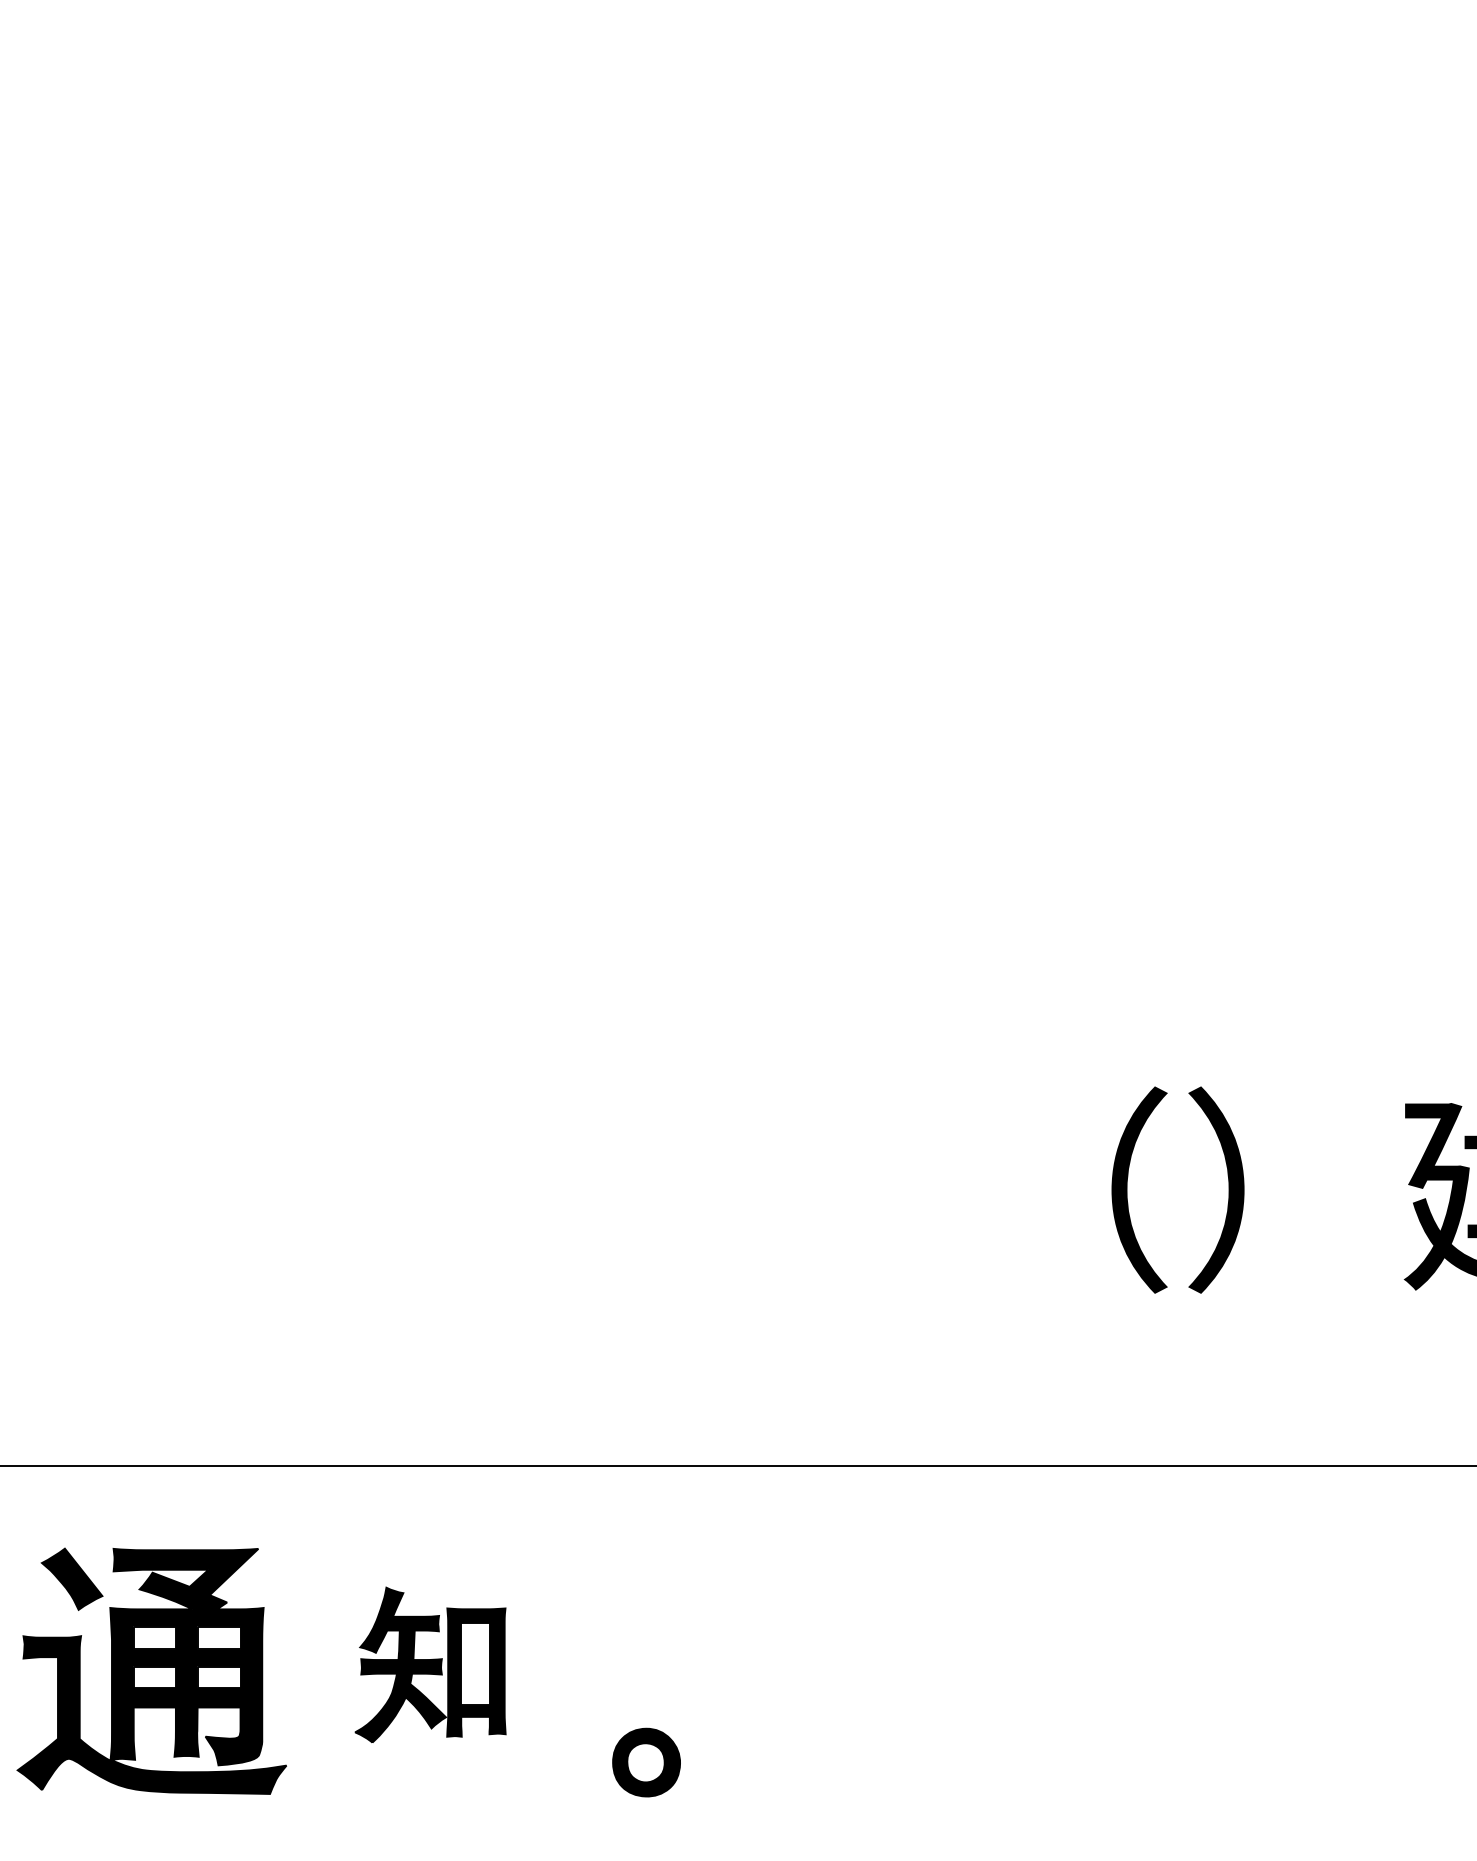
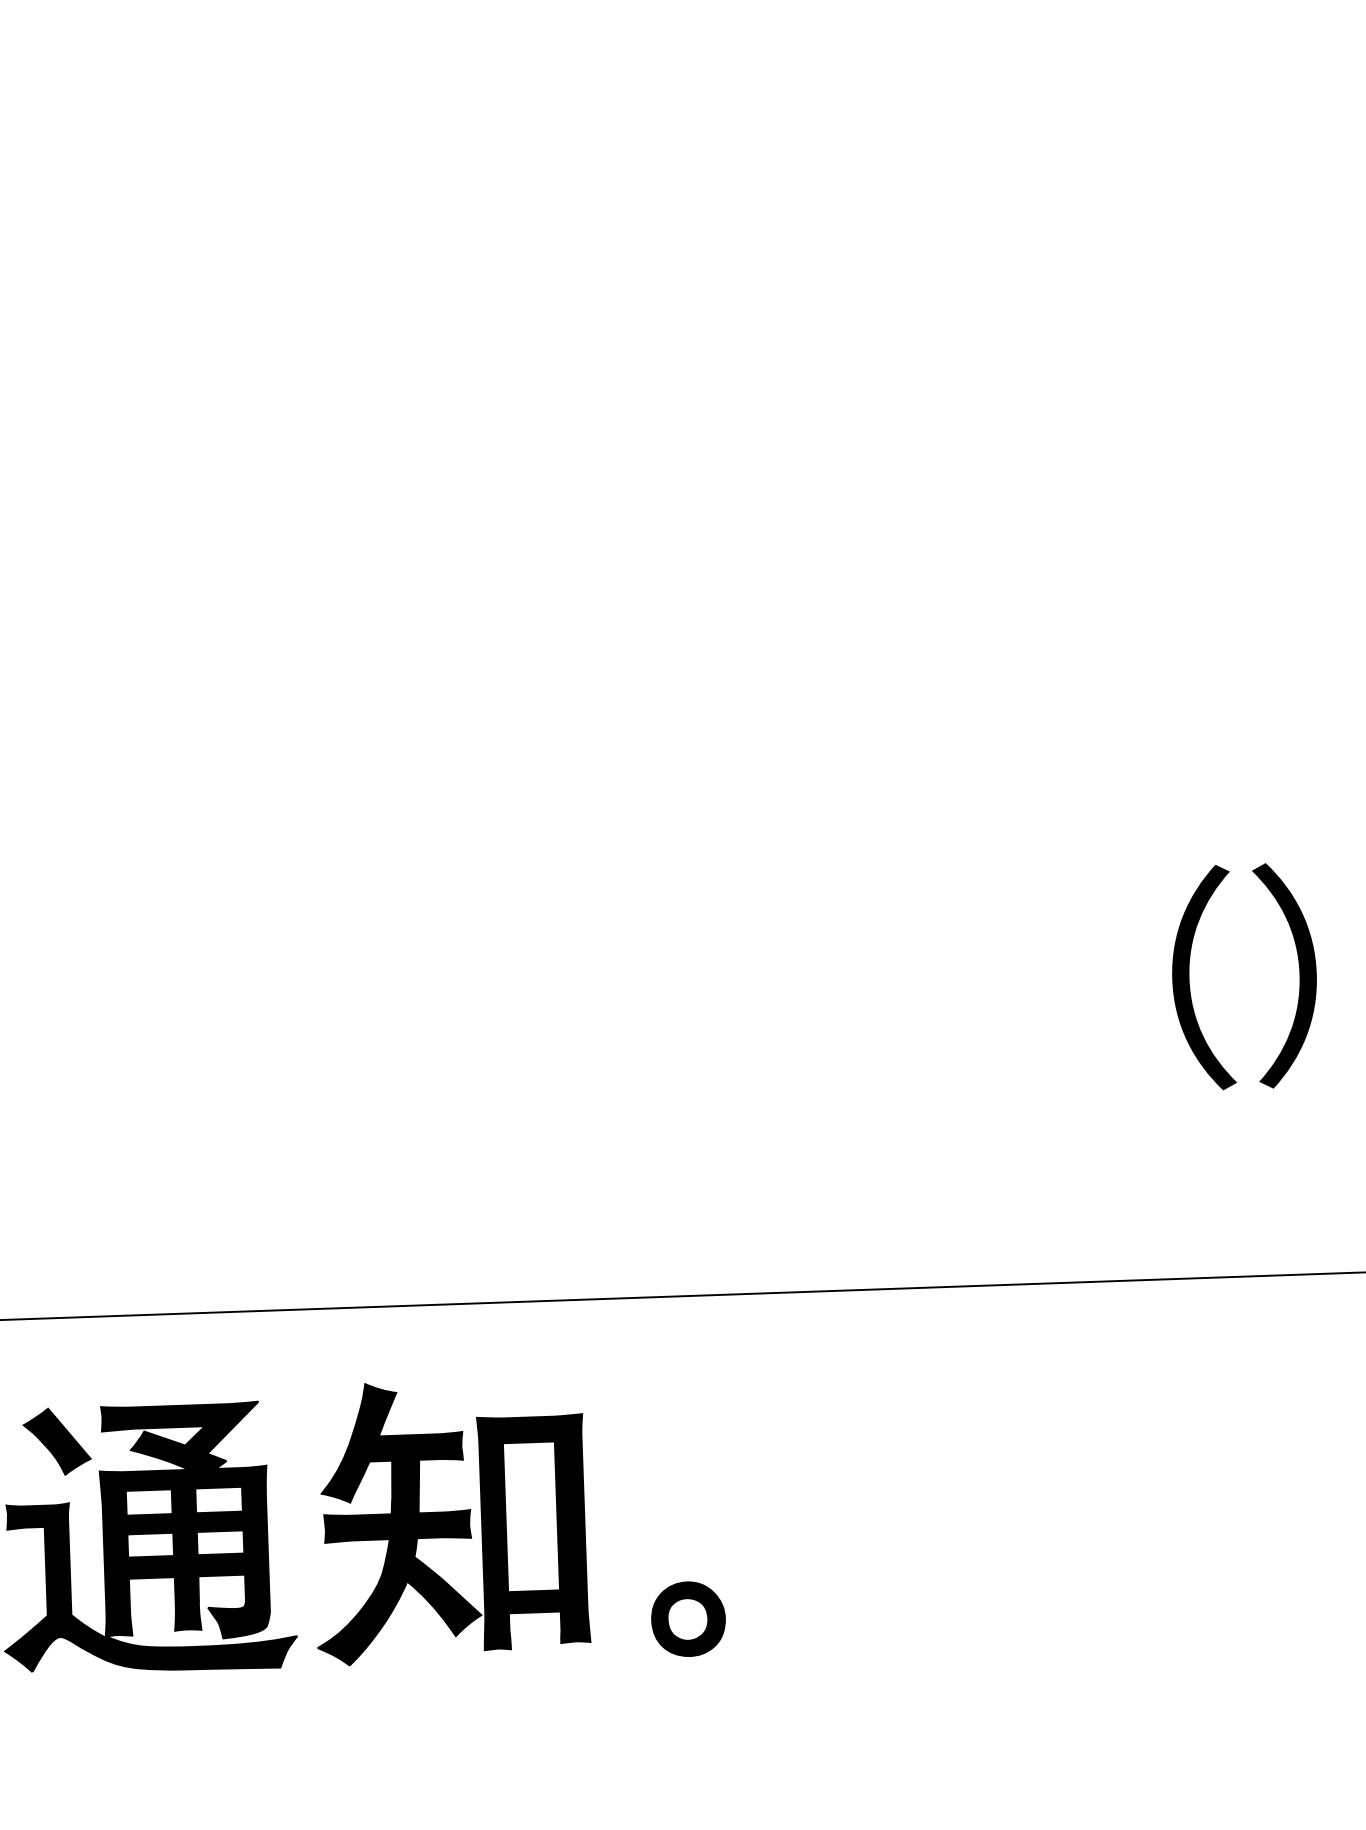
part: (430, 1664) -> (449, 1520), size x1.67

